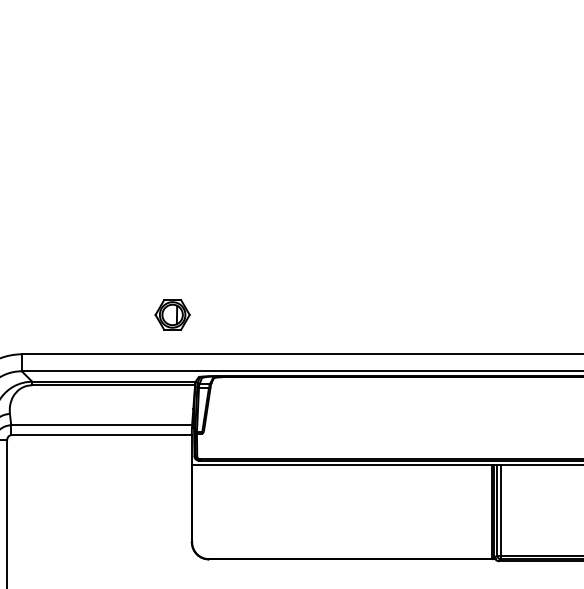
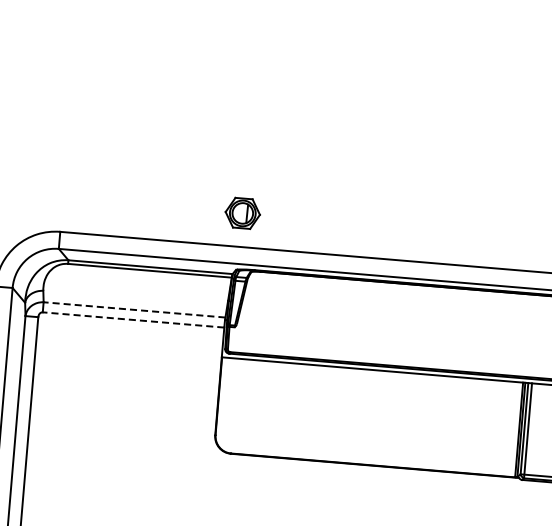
part: (172, 314) -> (242, 212), moved
line: (101, 425) -> (134, 310), solid -> dashed
line: (101, 435) -> (133, 320), solid -> dashed

